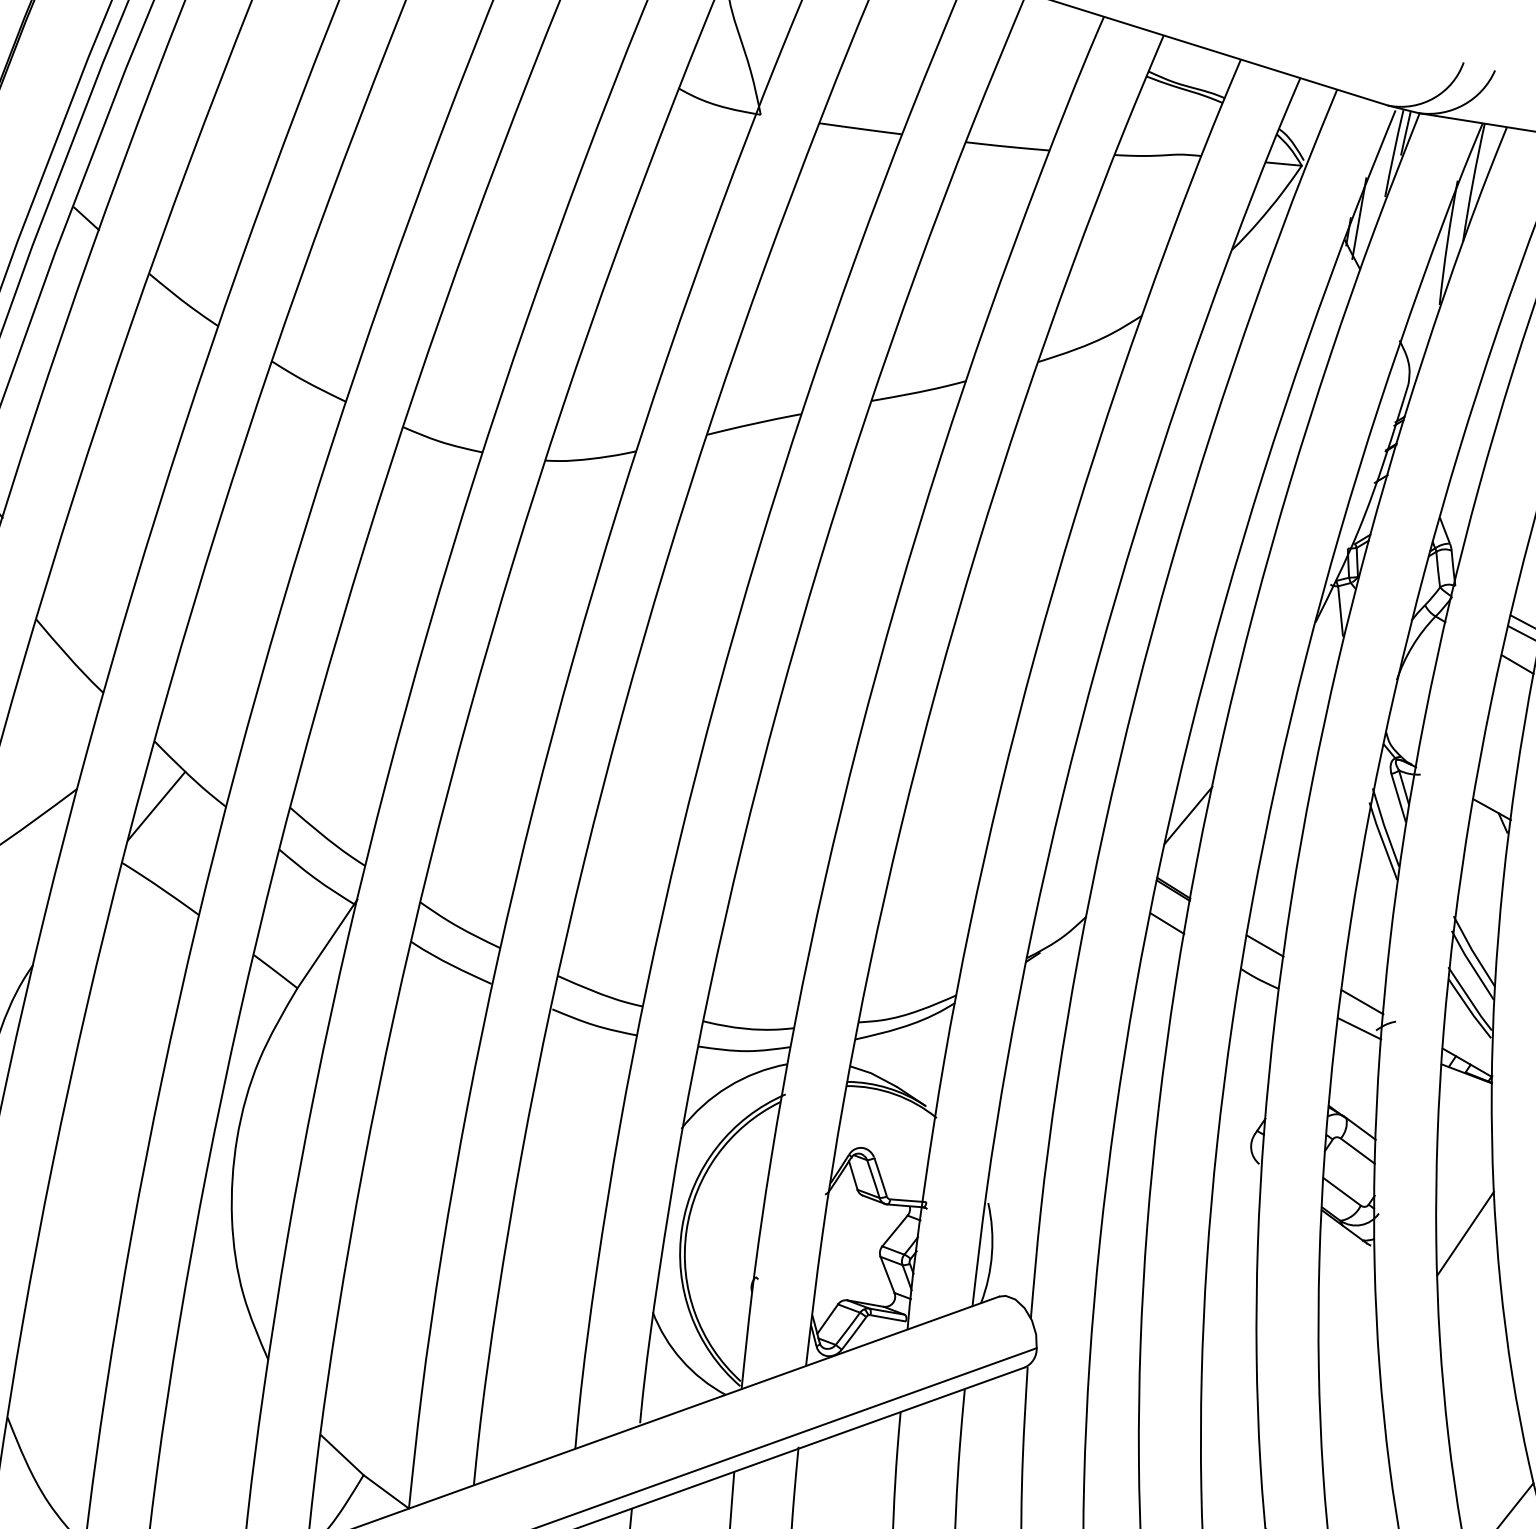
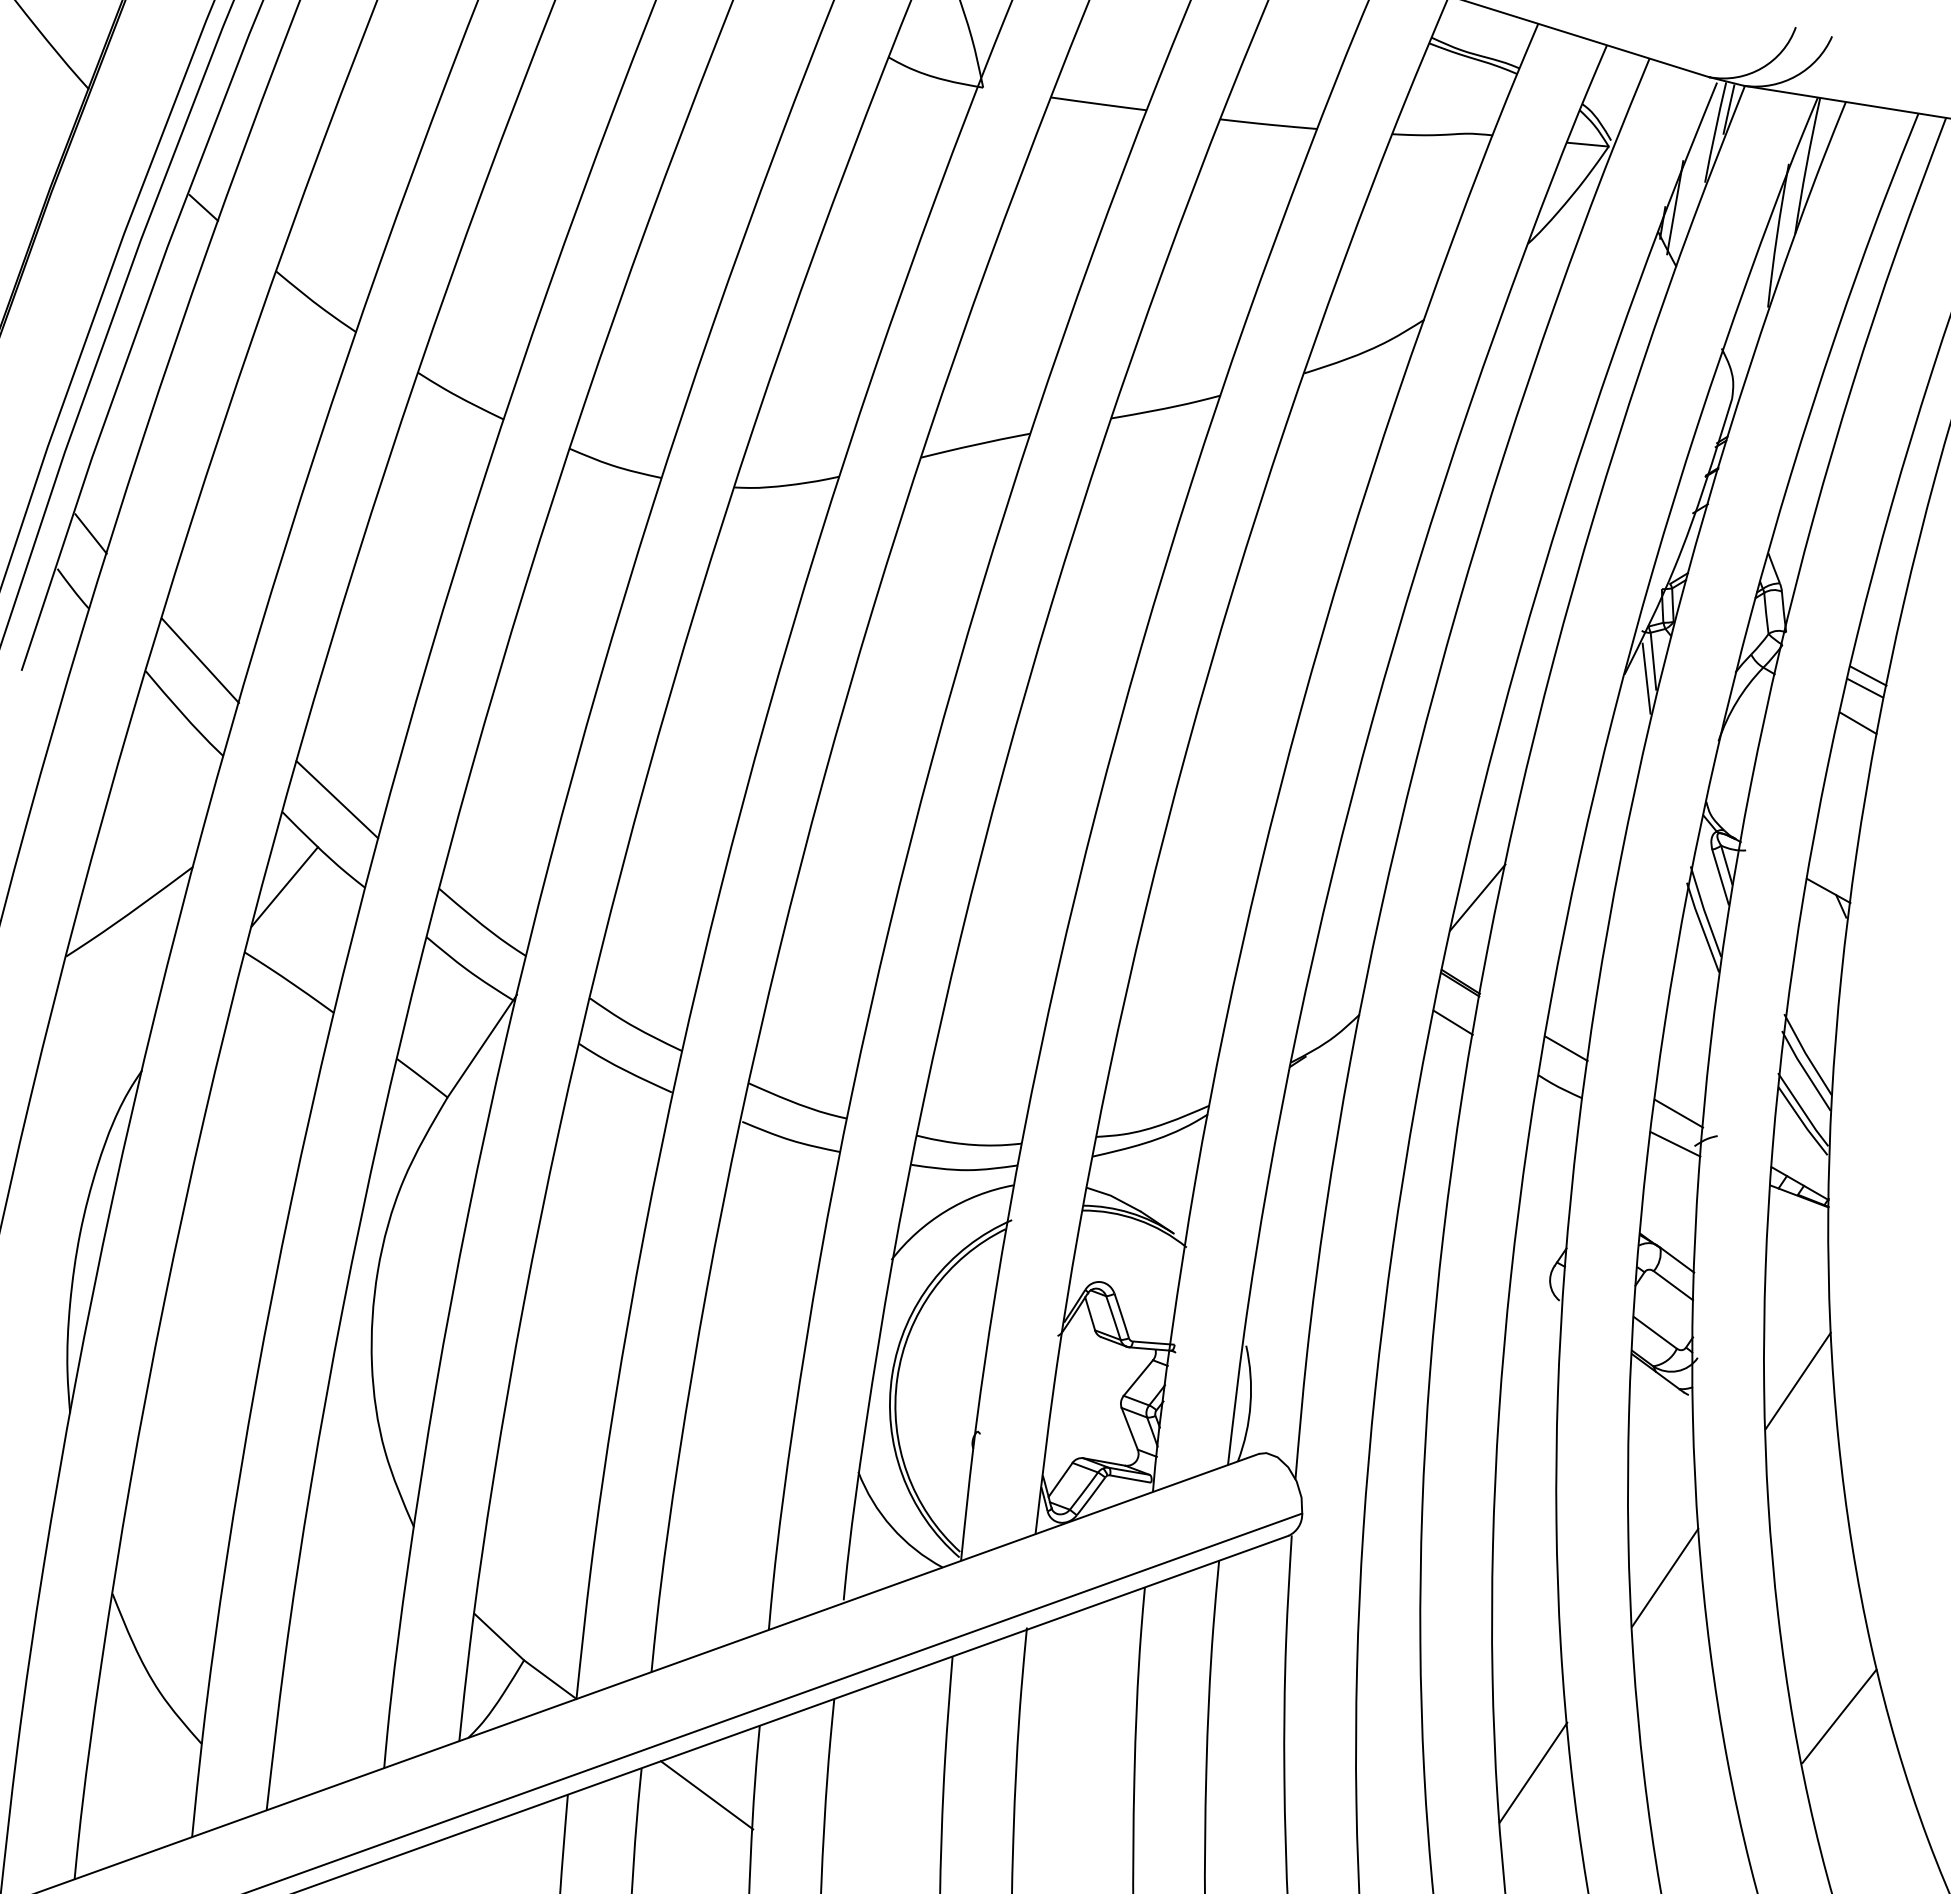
line: (82, 610) -> (199, 660), added
line: (1334, 625) -> (1646, 678), added
line: (202, 730) -> (337, 799), added
line: (1350, 1403) -> (1665, 1577), added

